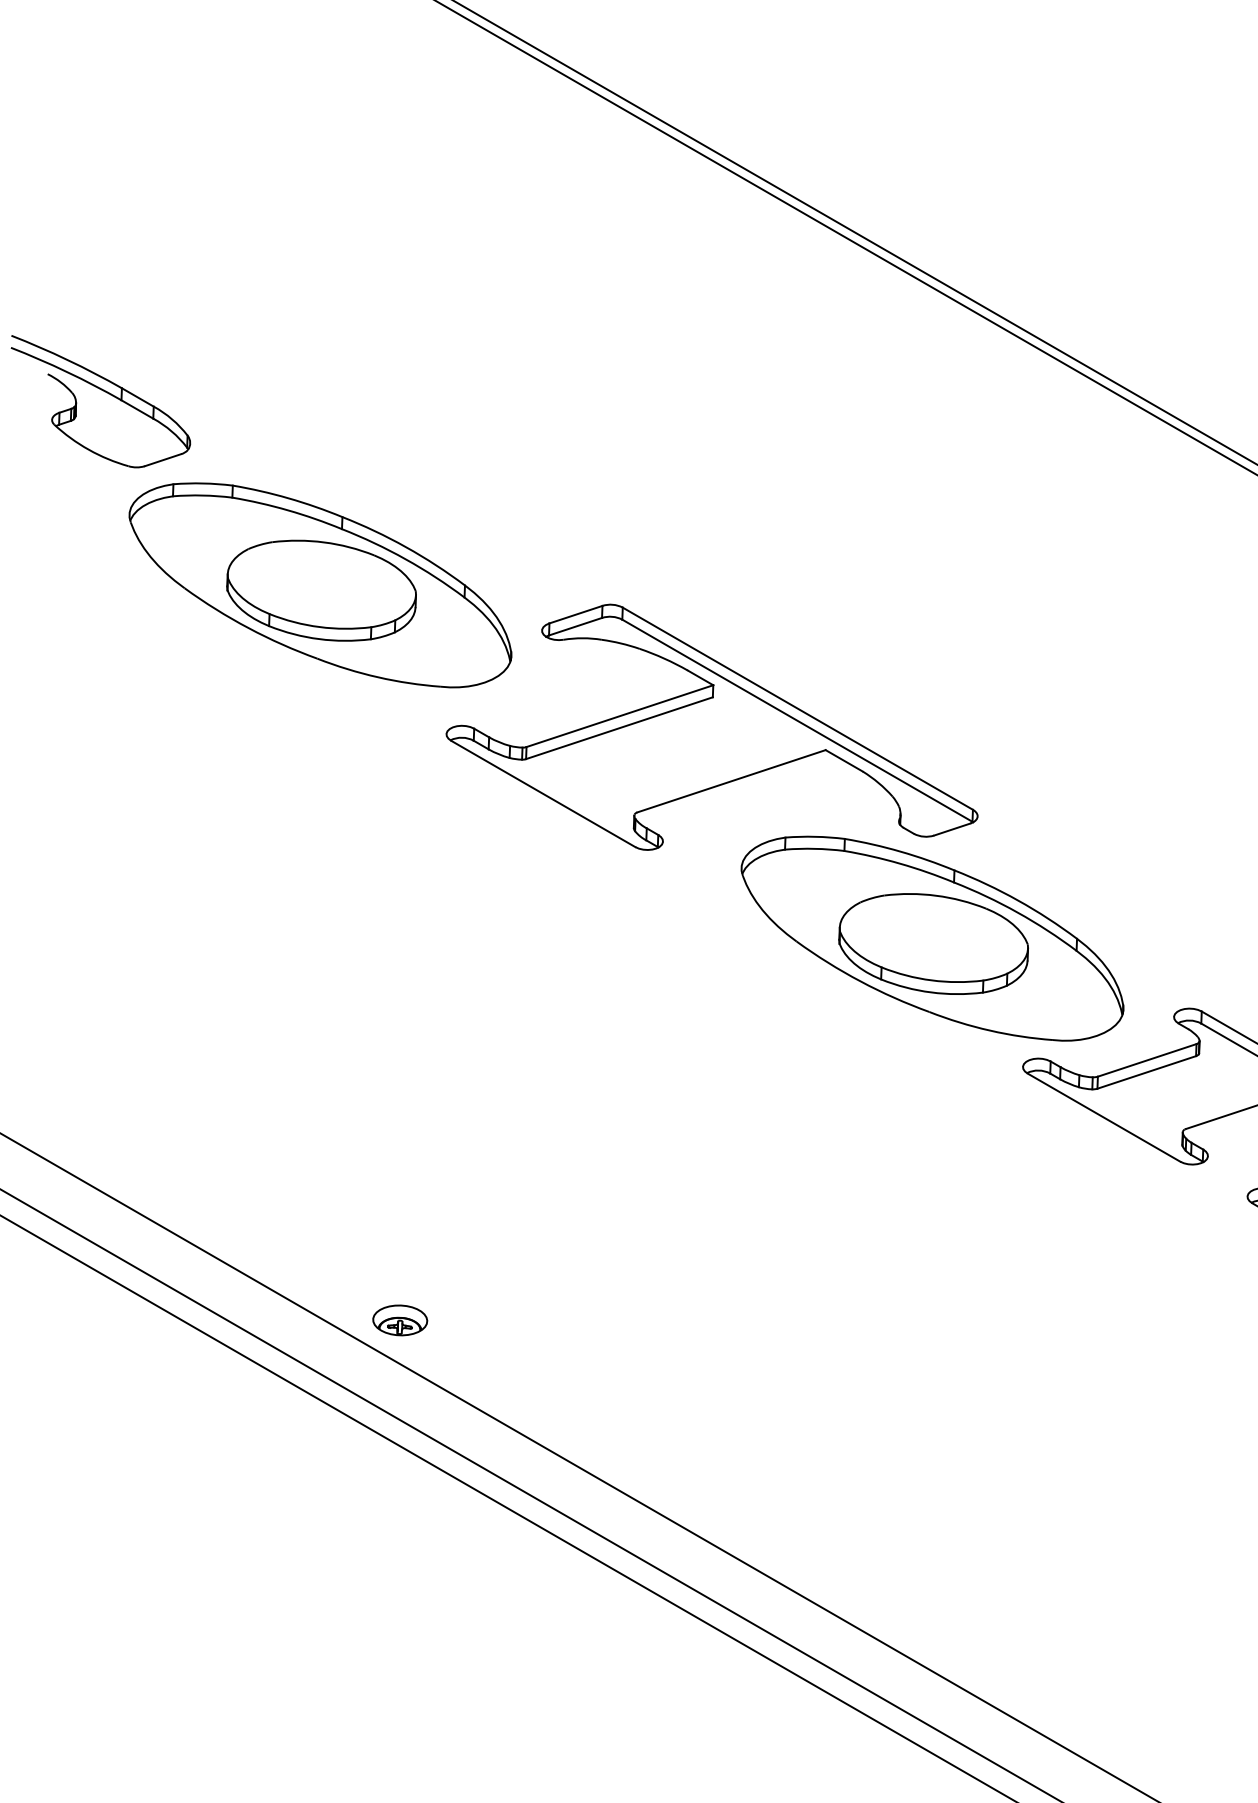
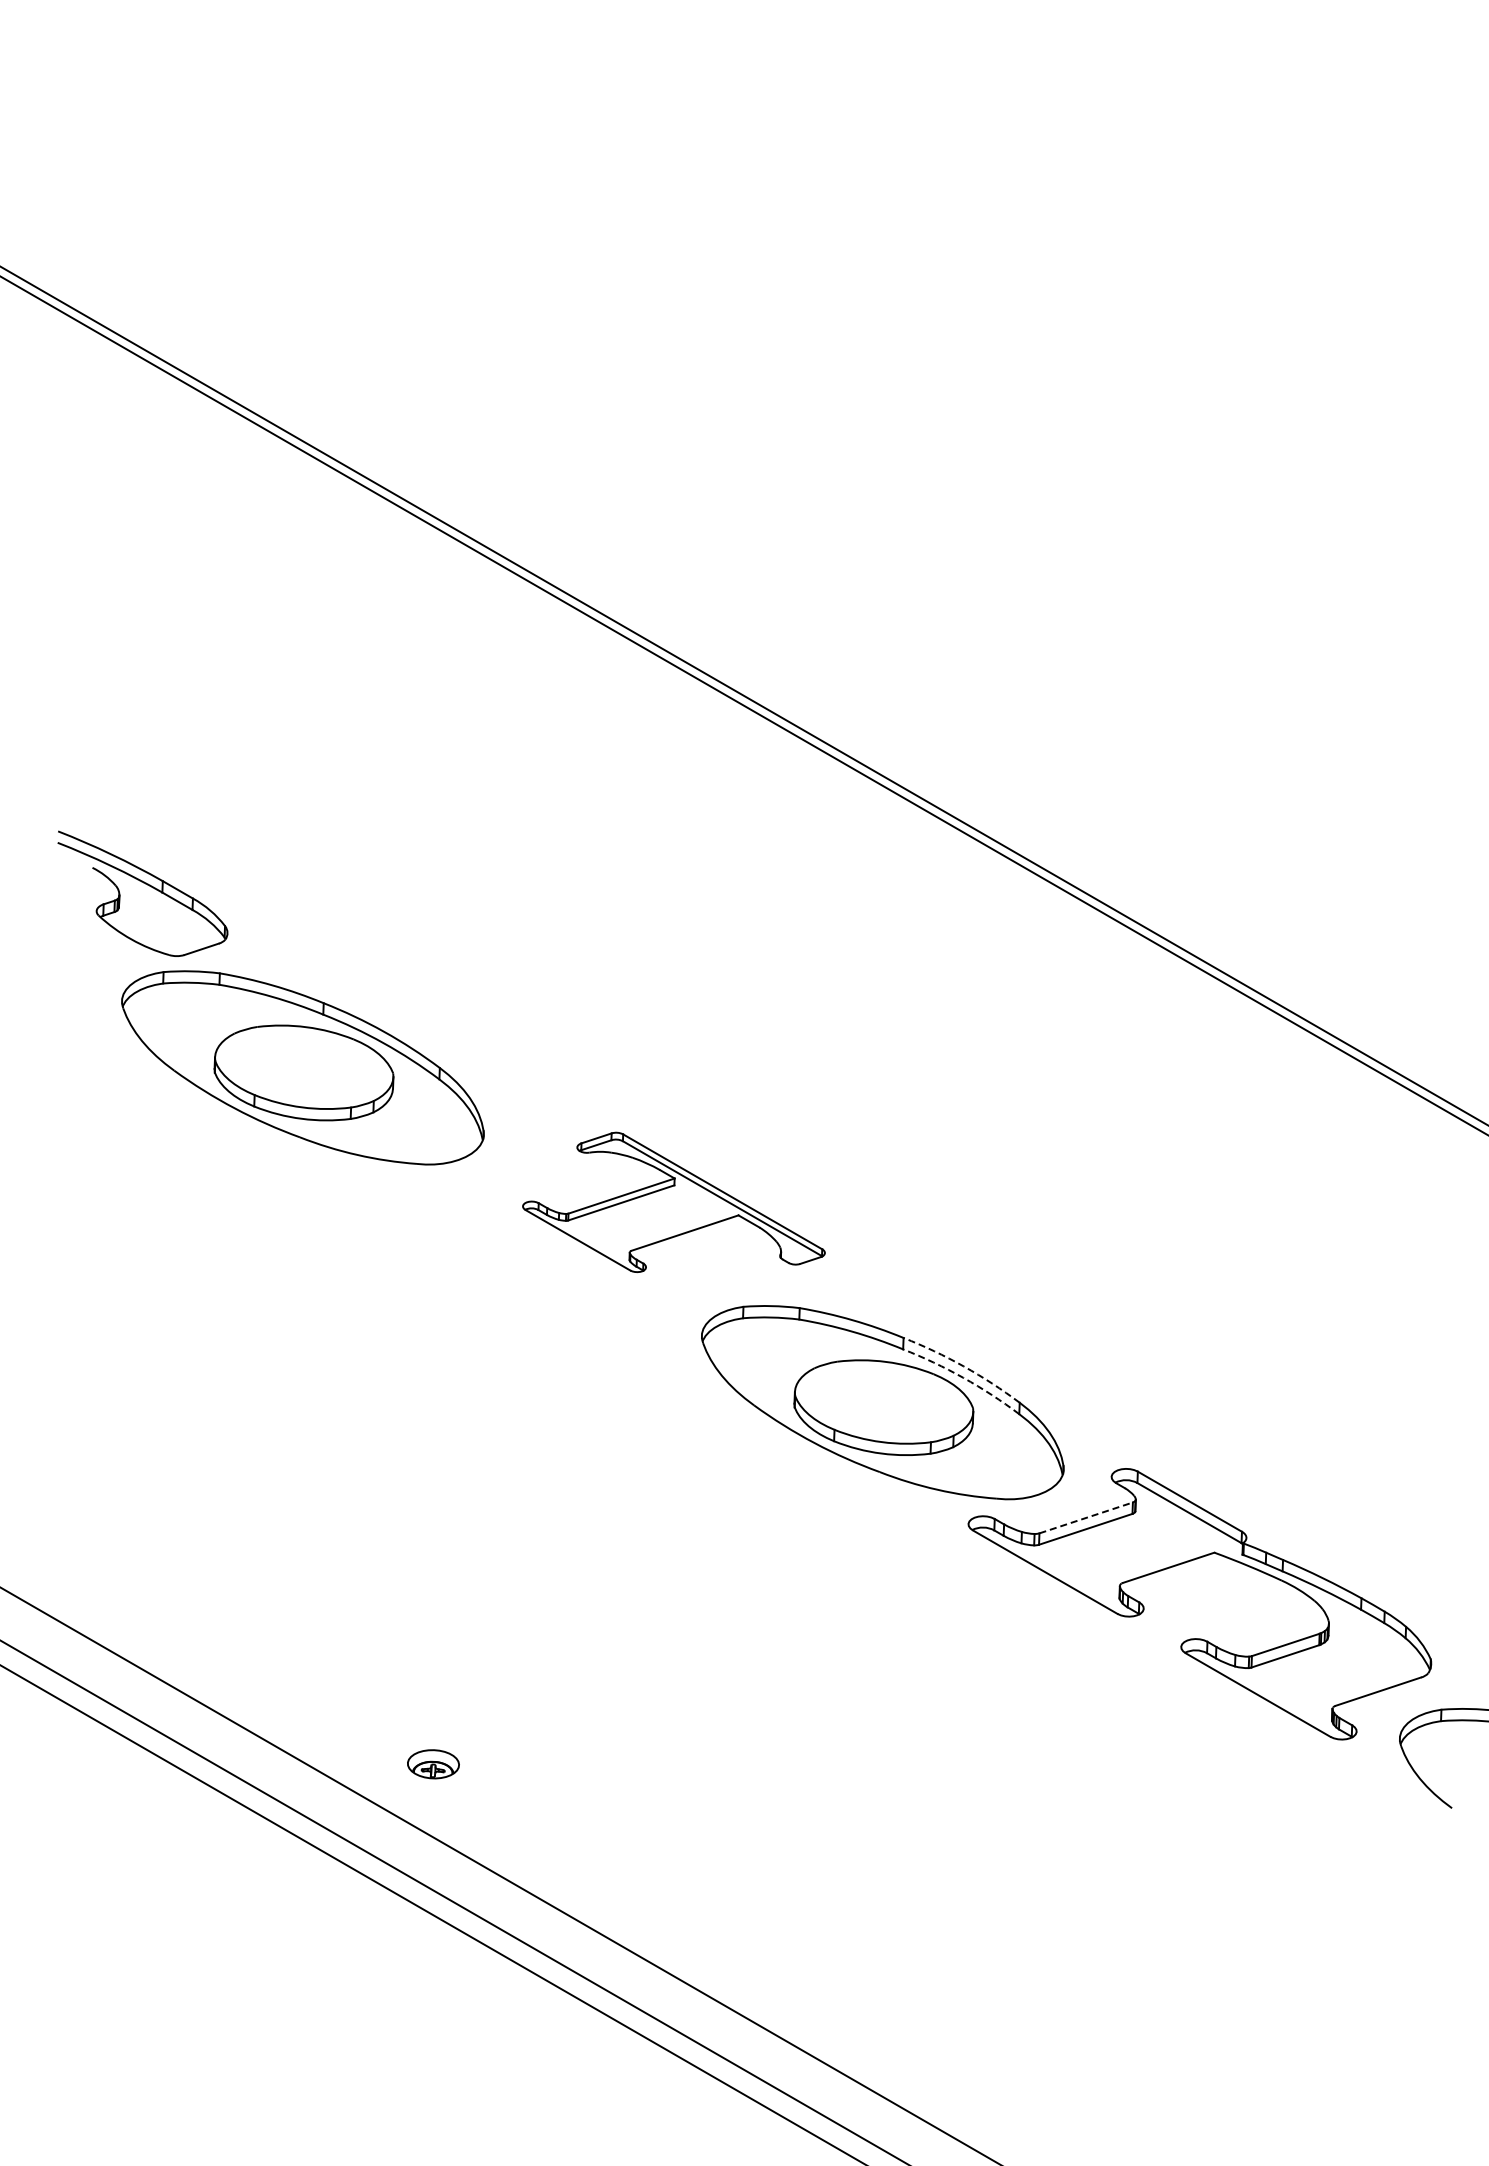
part: (105, 392) -> (147, 885), moved
part: (711, 727) -> (673, 1202), size x0.6
arc: (1017, 900) -> (963, 1366), solid -> dashed
arc: (1017, 912) -> (963, 1377), solid -> dashed
line: (1147, 1059) -> (1086, 1517), solid -> dashed
part: (400, 1320) -> (433, 1764), moved

